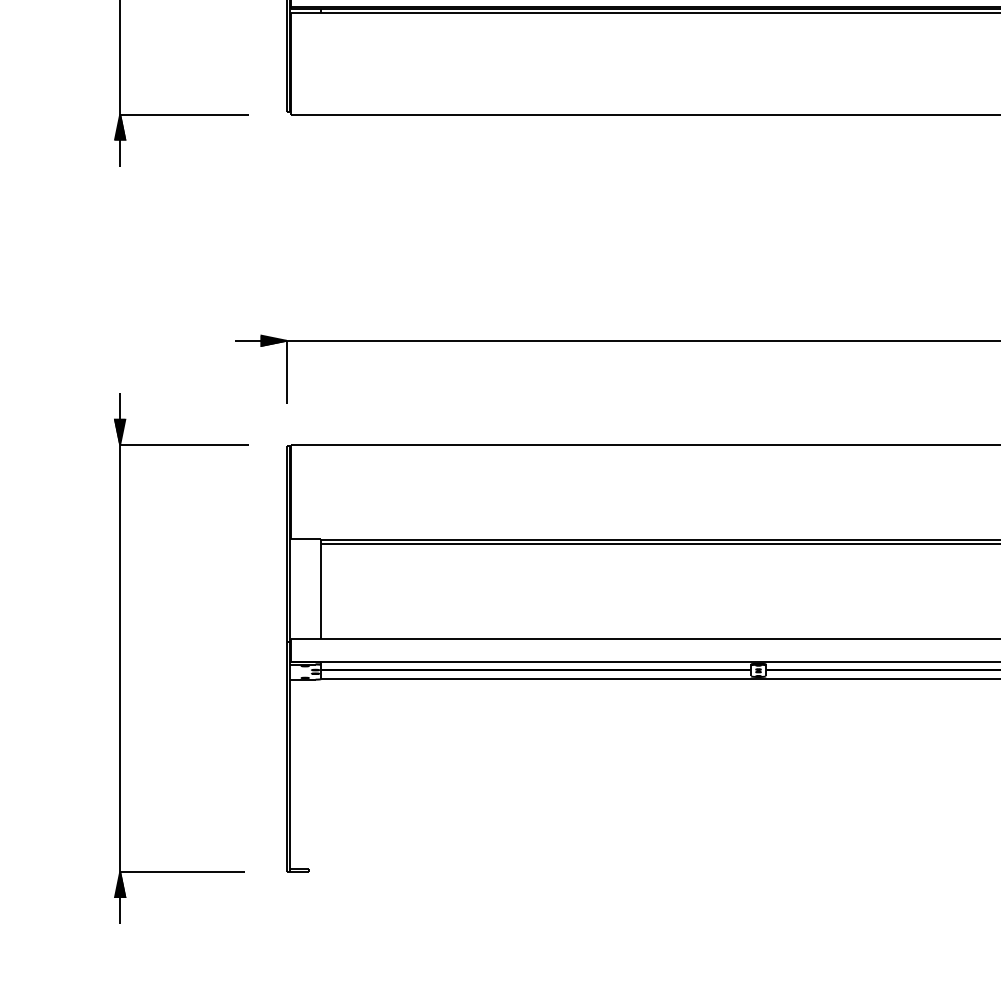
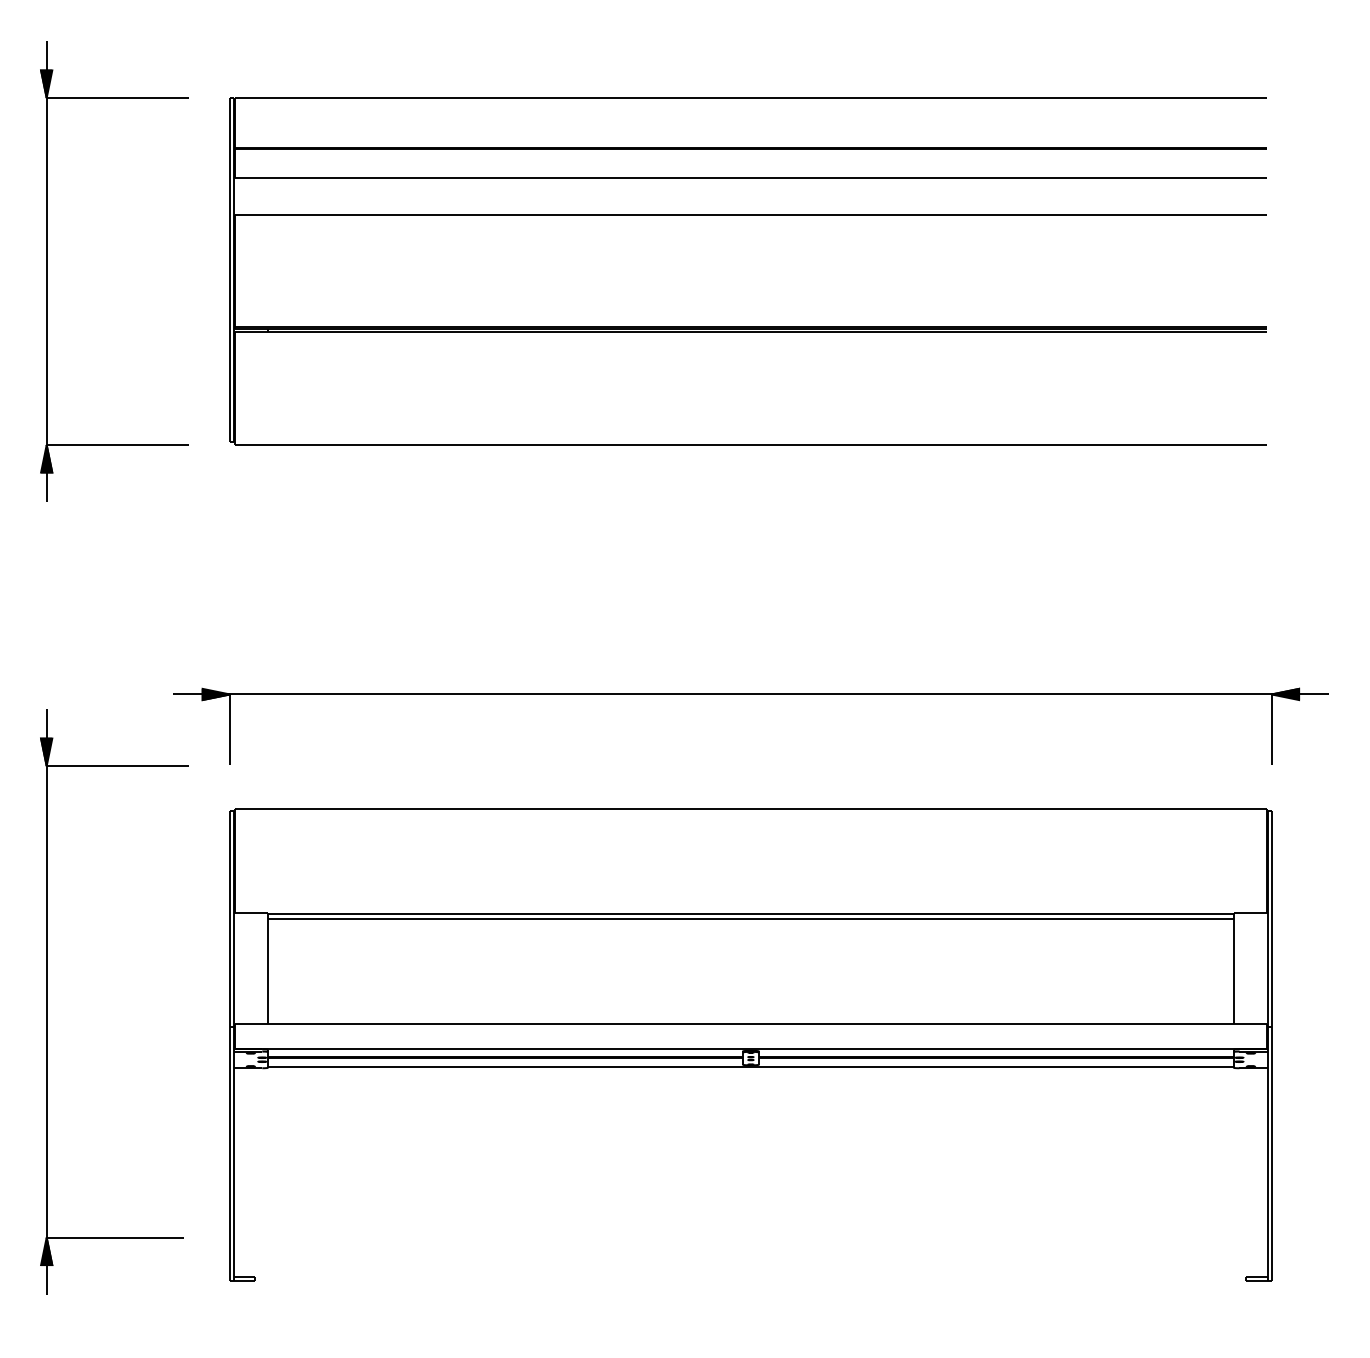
part: (120, 658) -> (47, 1001), moved

